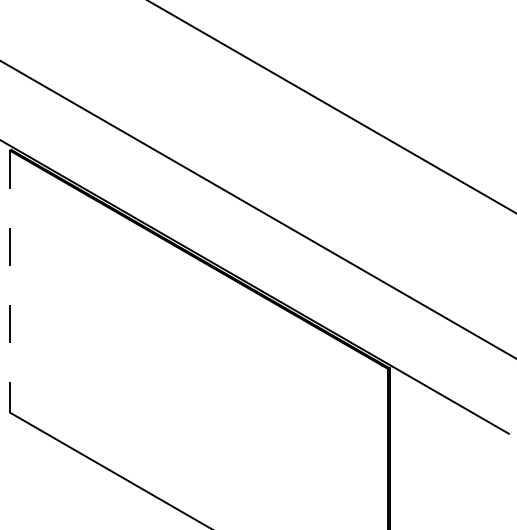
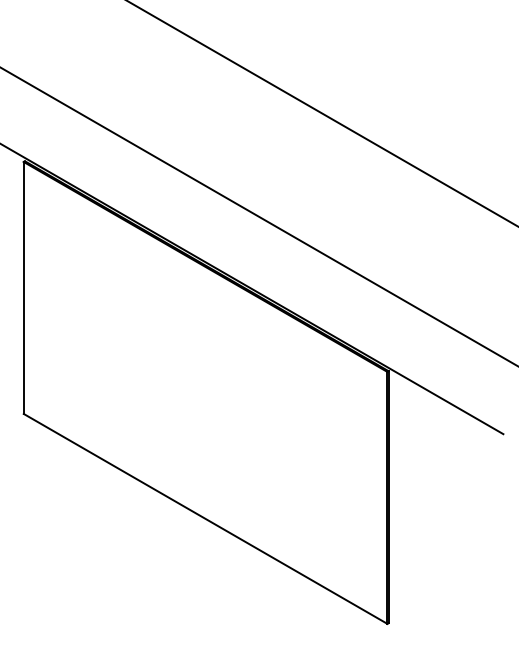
line: (9, 281) -> (23, 287), dashed -> solid

